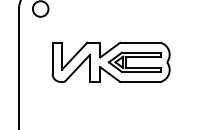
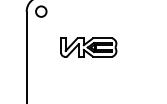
part: (110, 62) -> (88, 47), size x0.7

